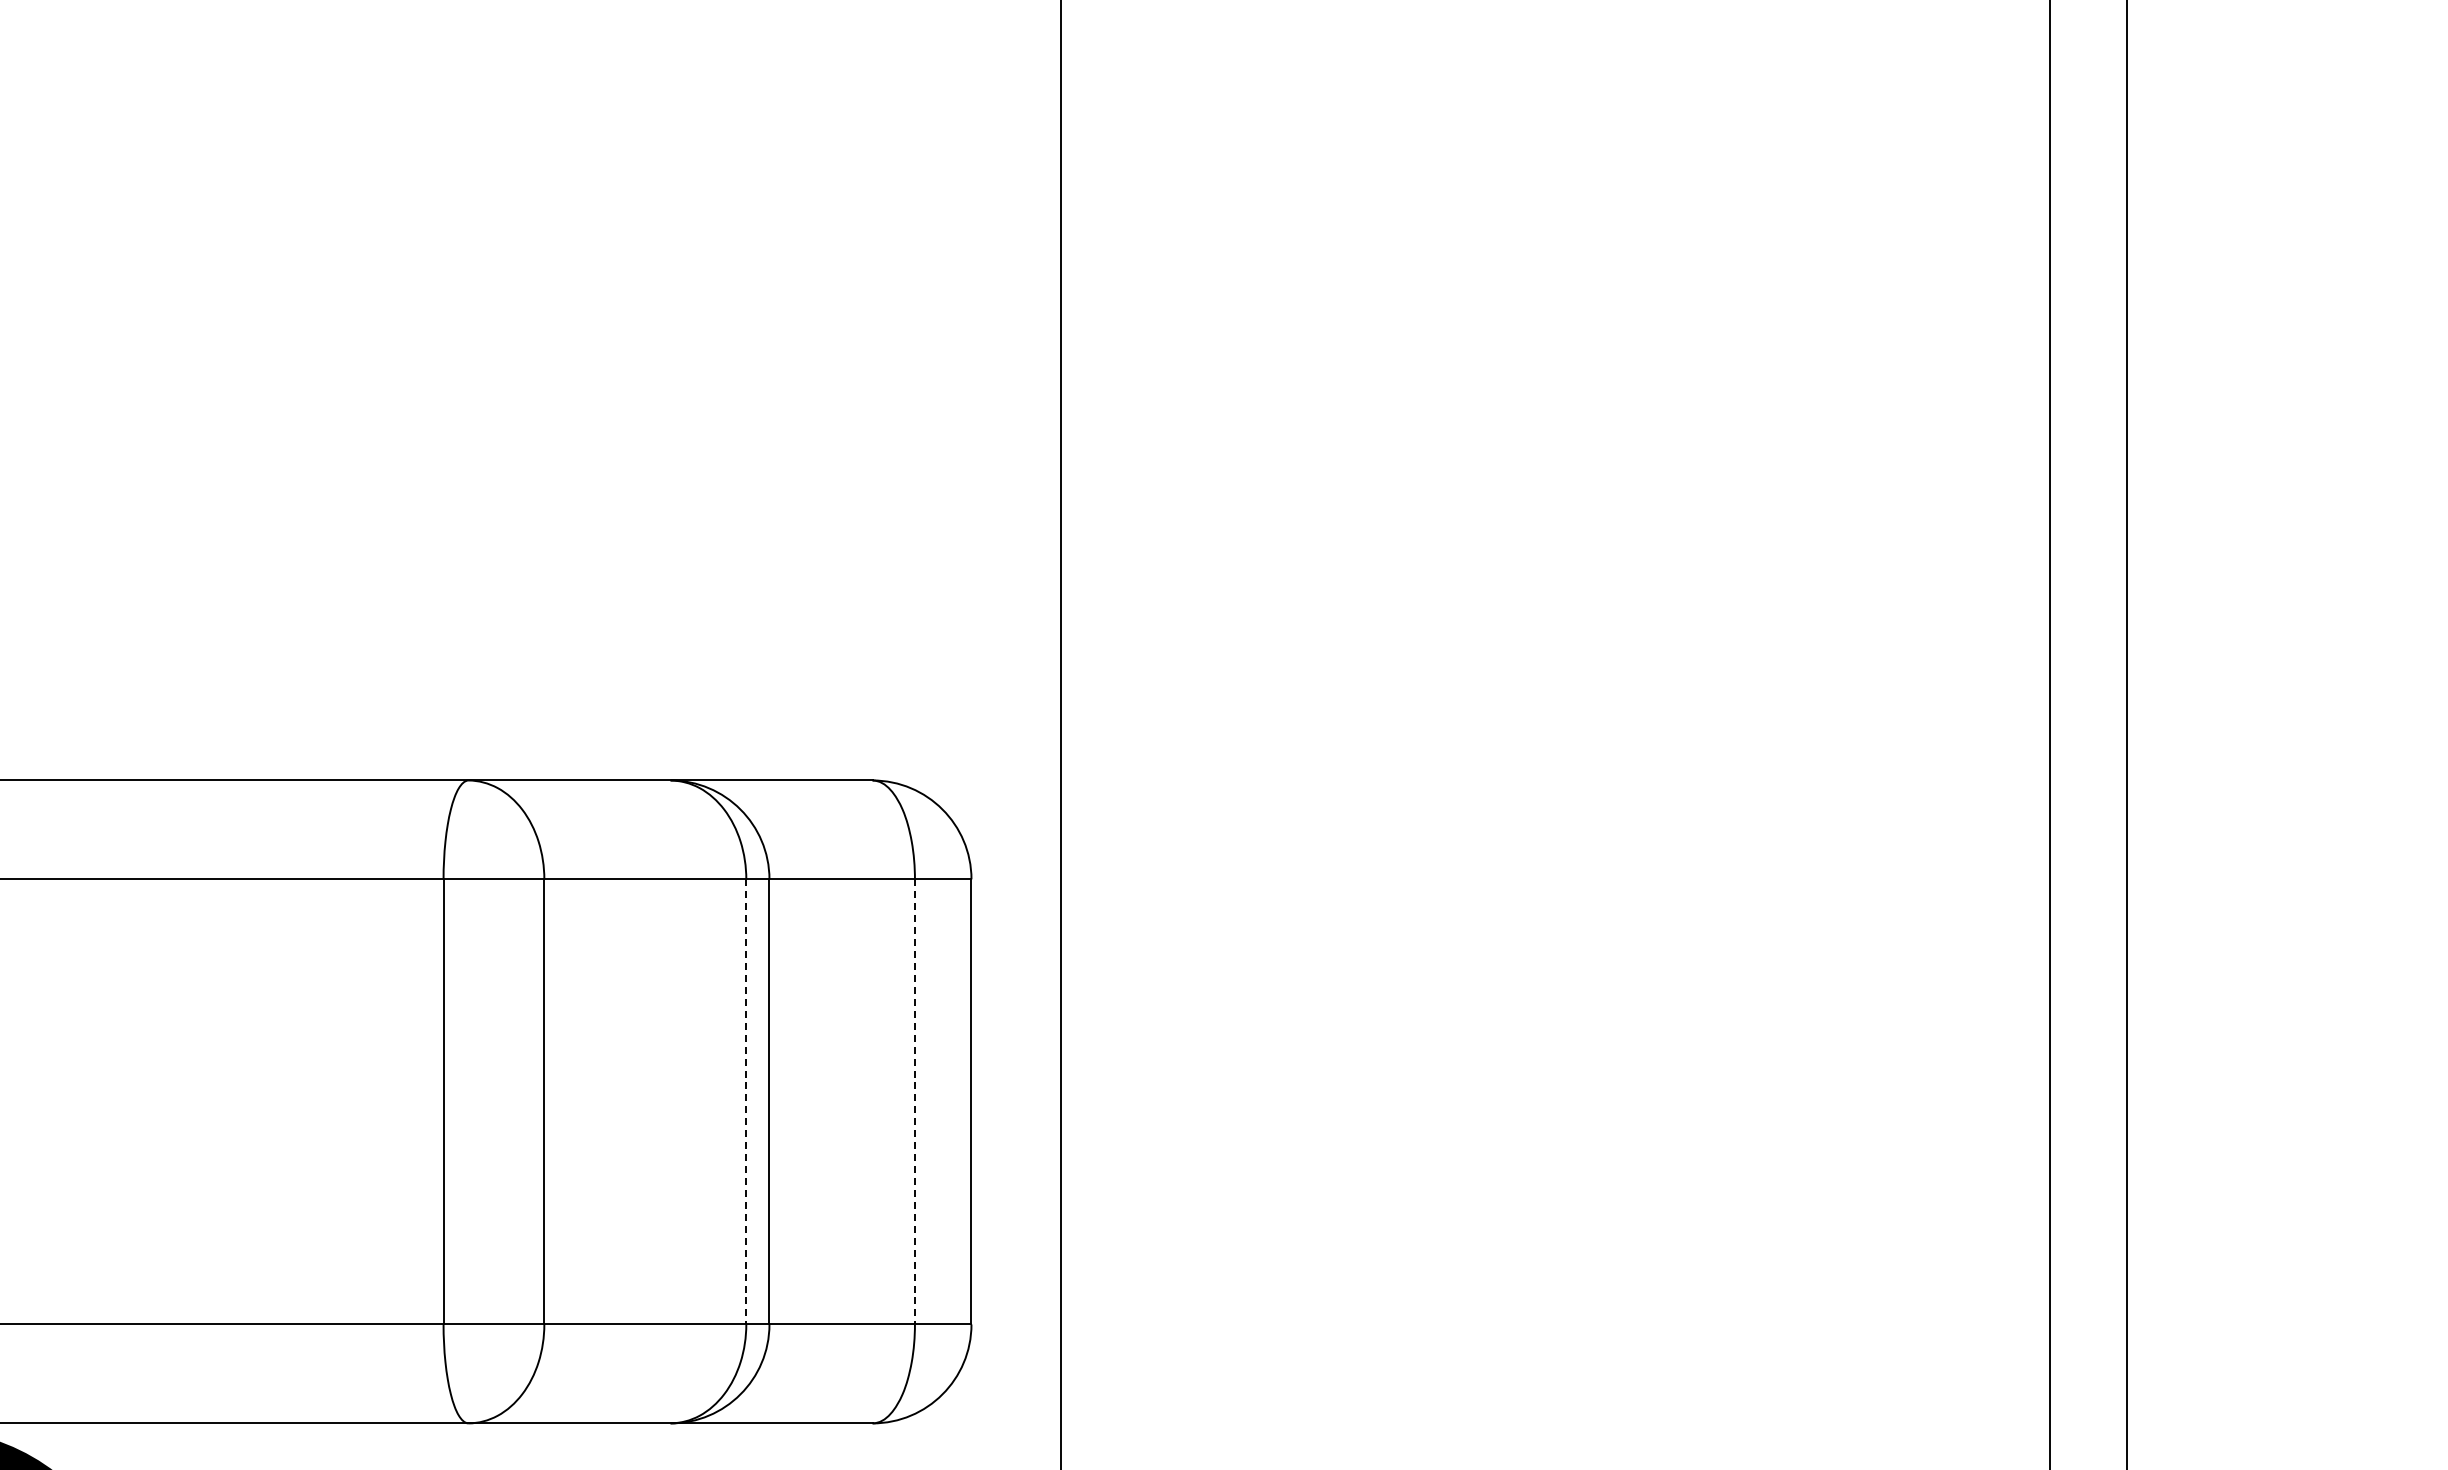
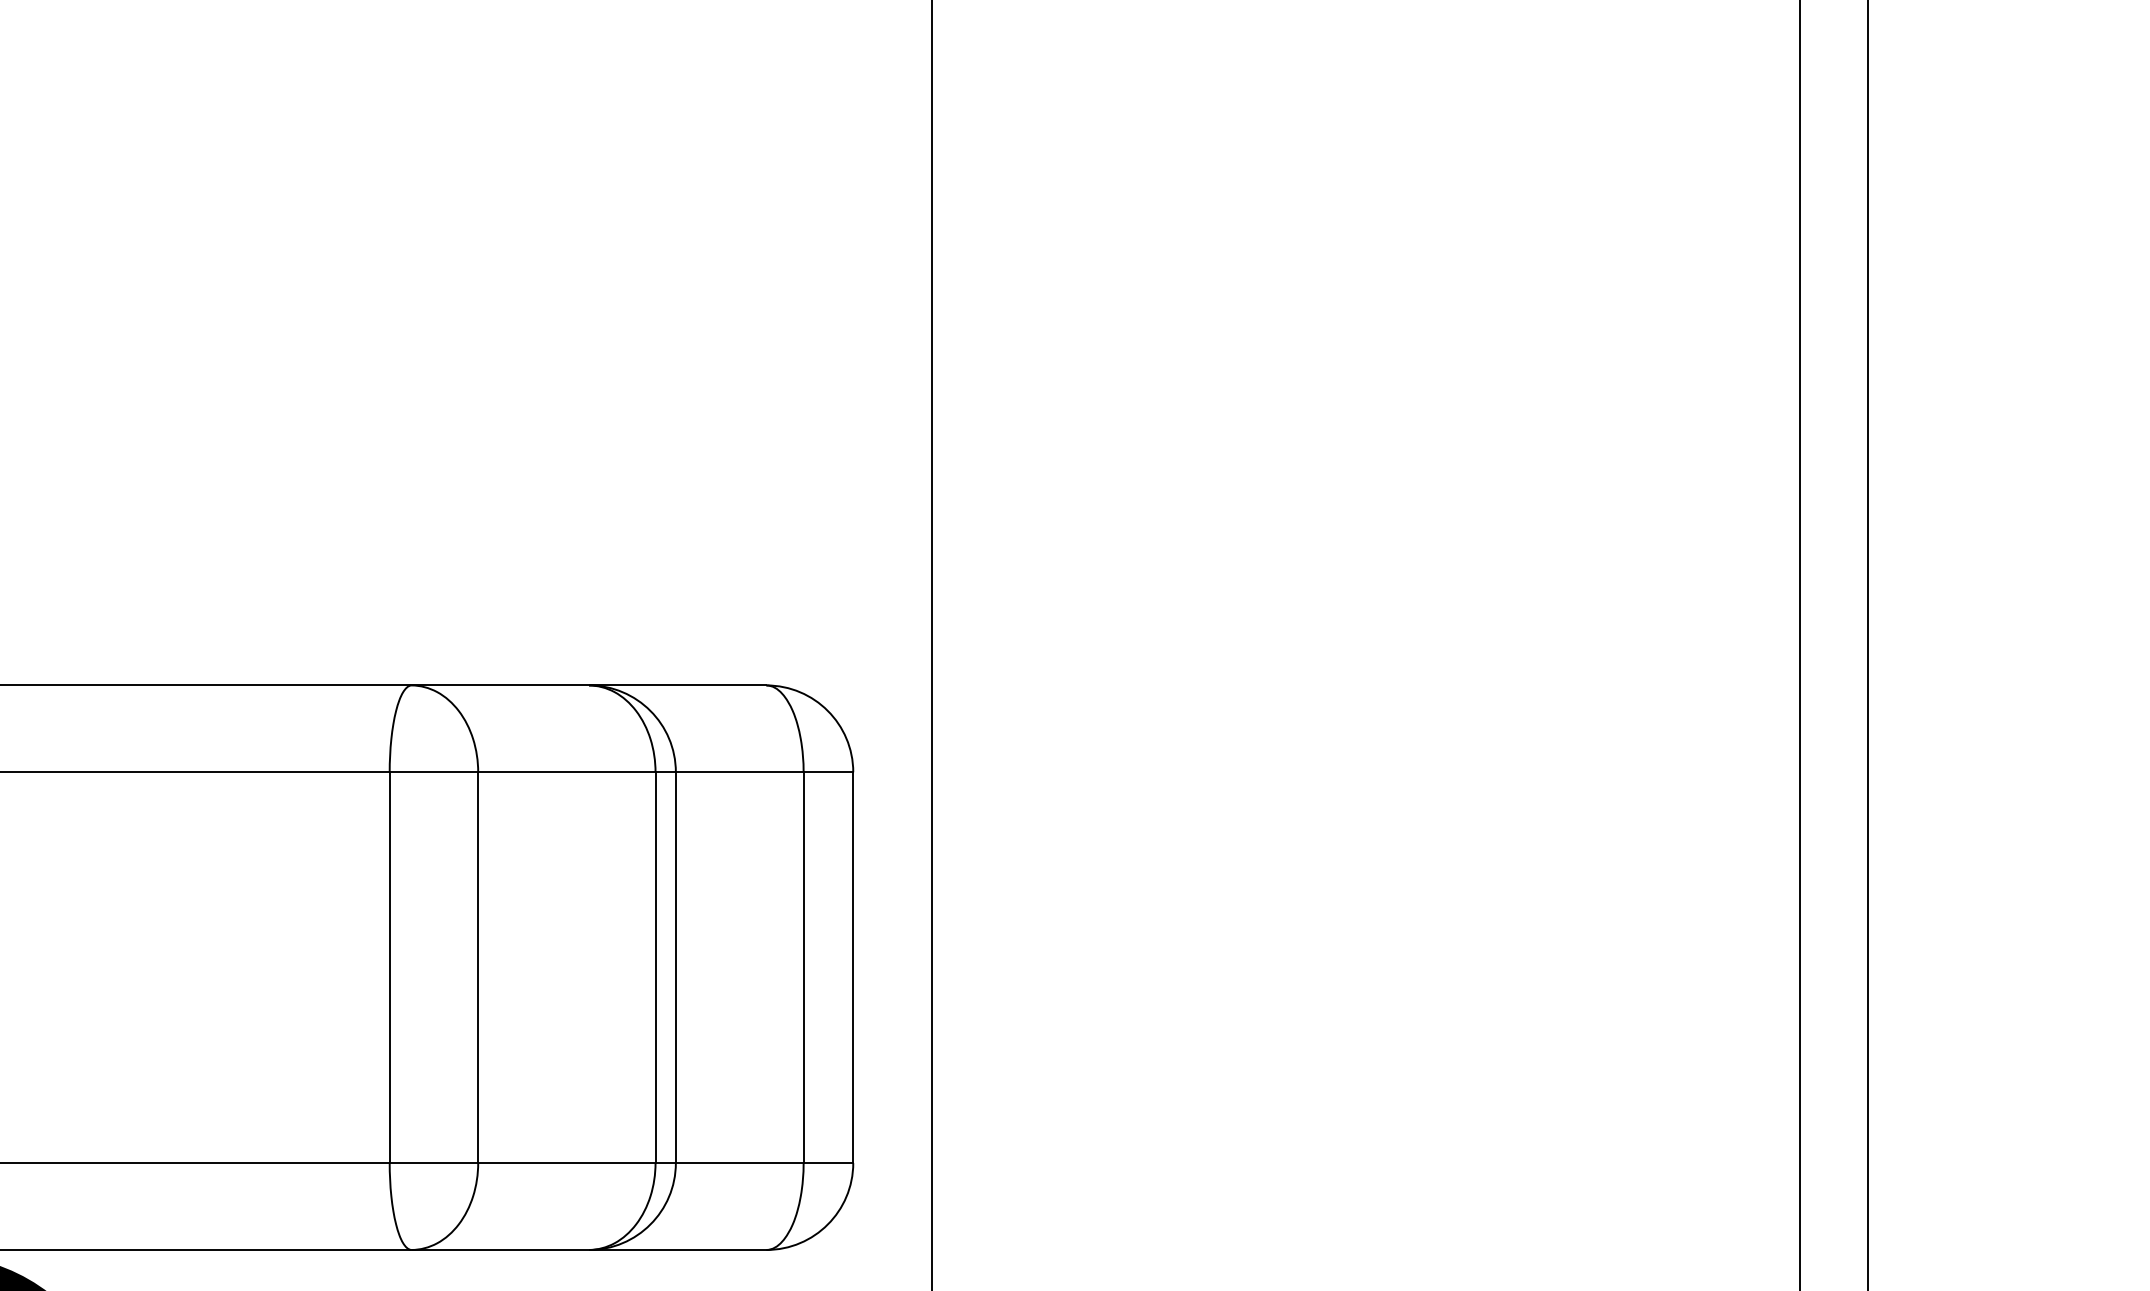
line: (746, 1101) -> (655, 967), dashed -> solid
line: (914, 1101) -> (803, 967), dashed -> solid

